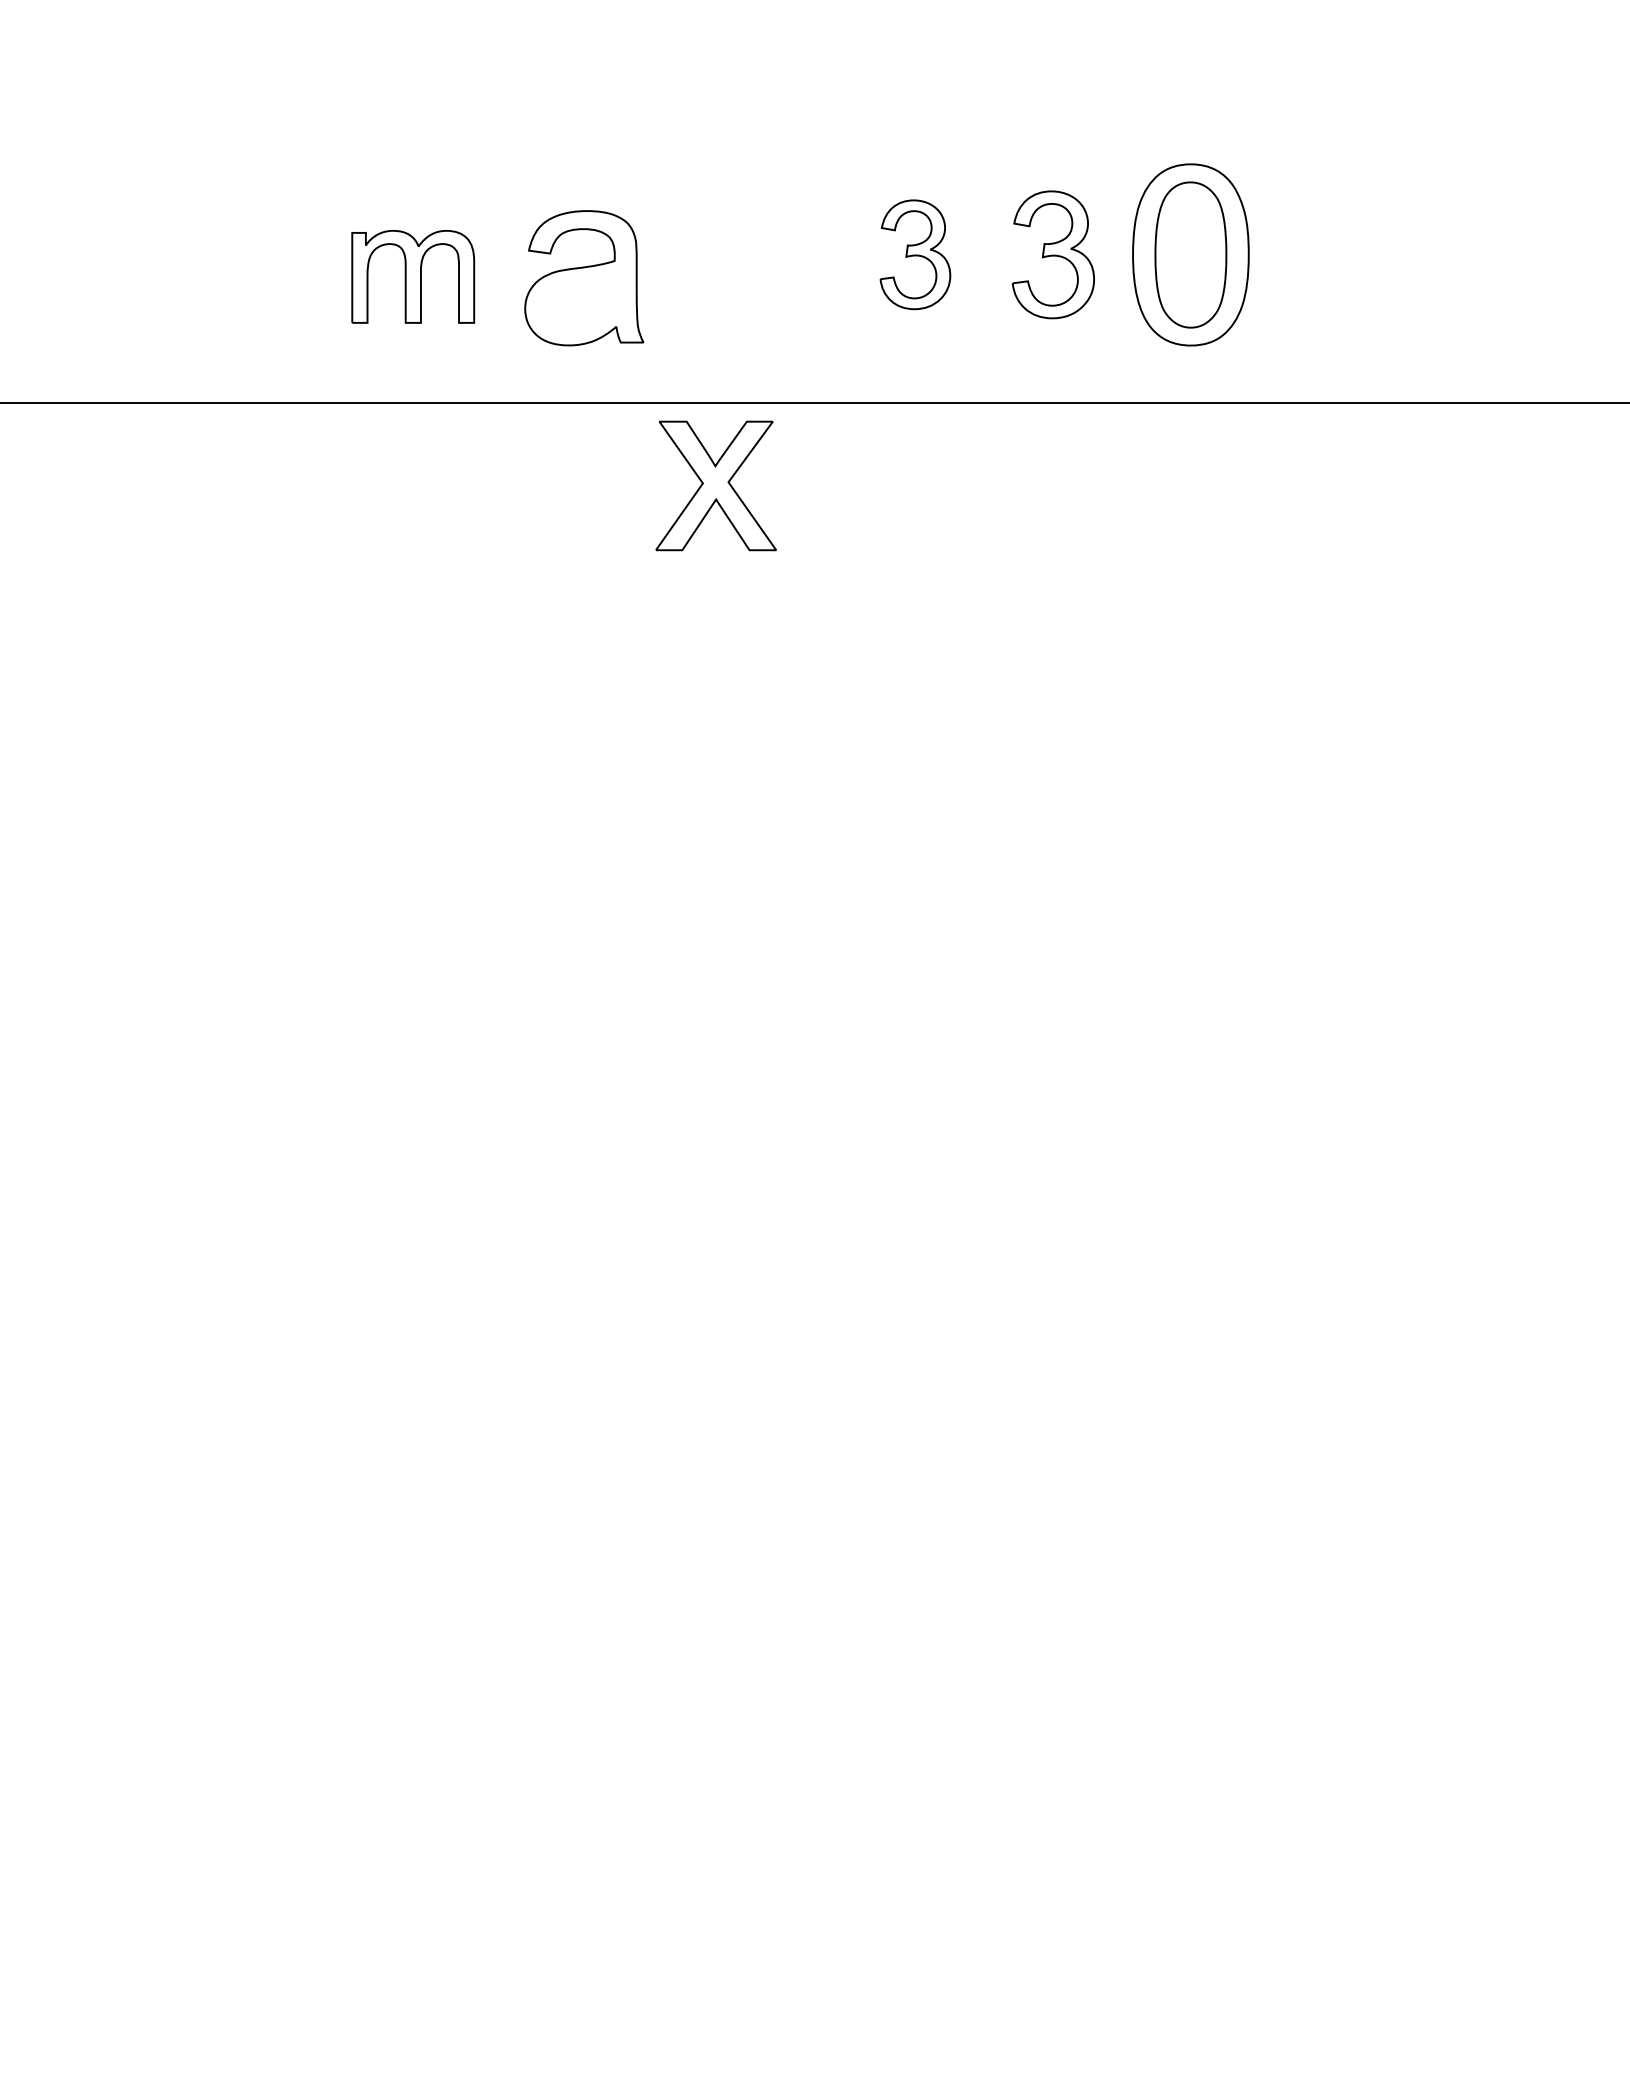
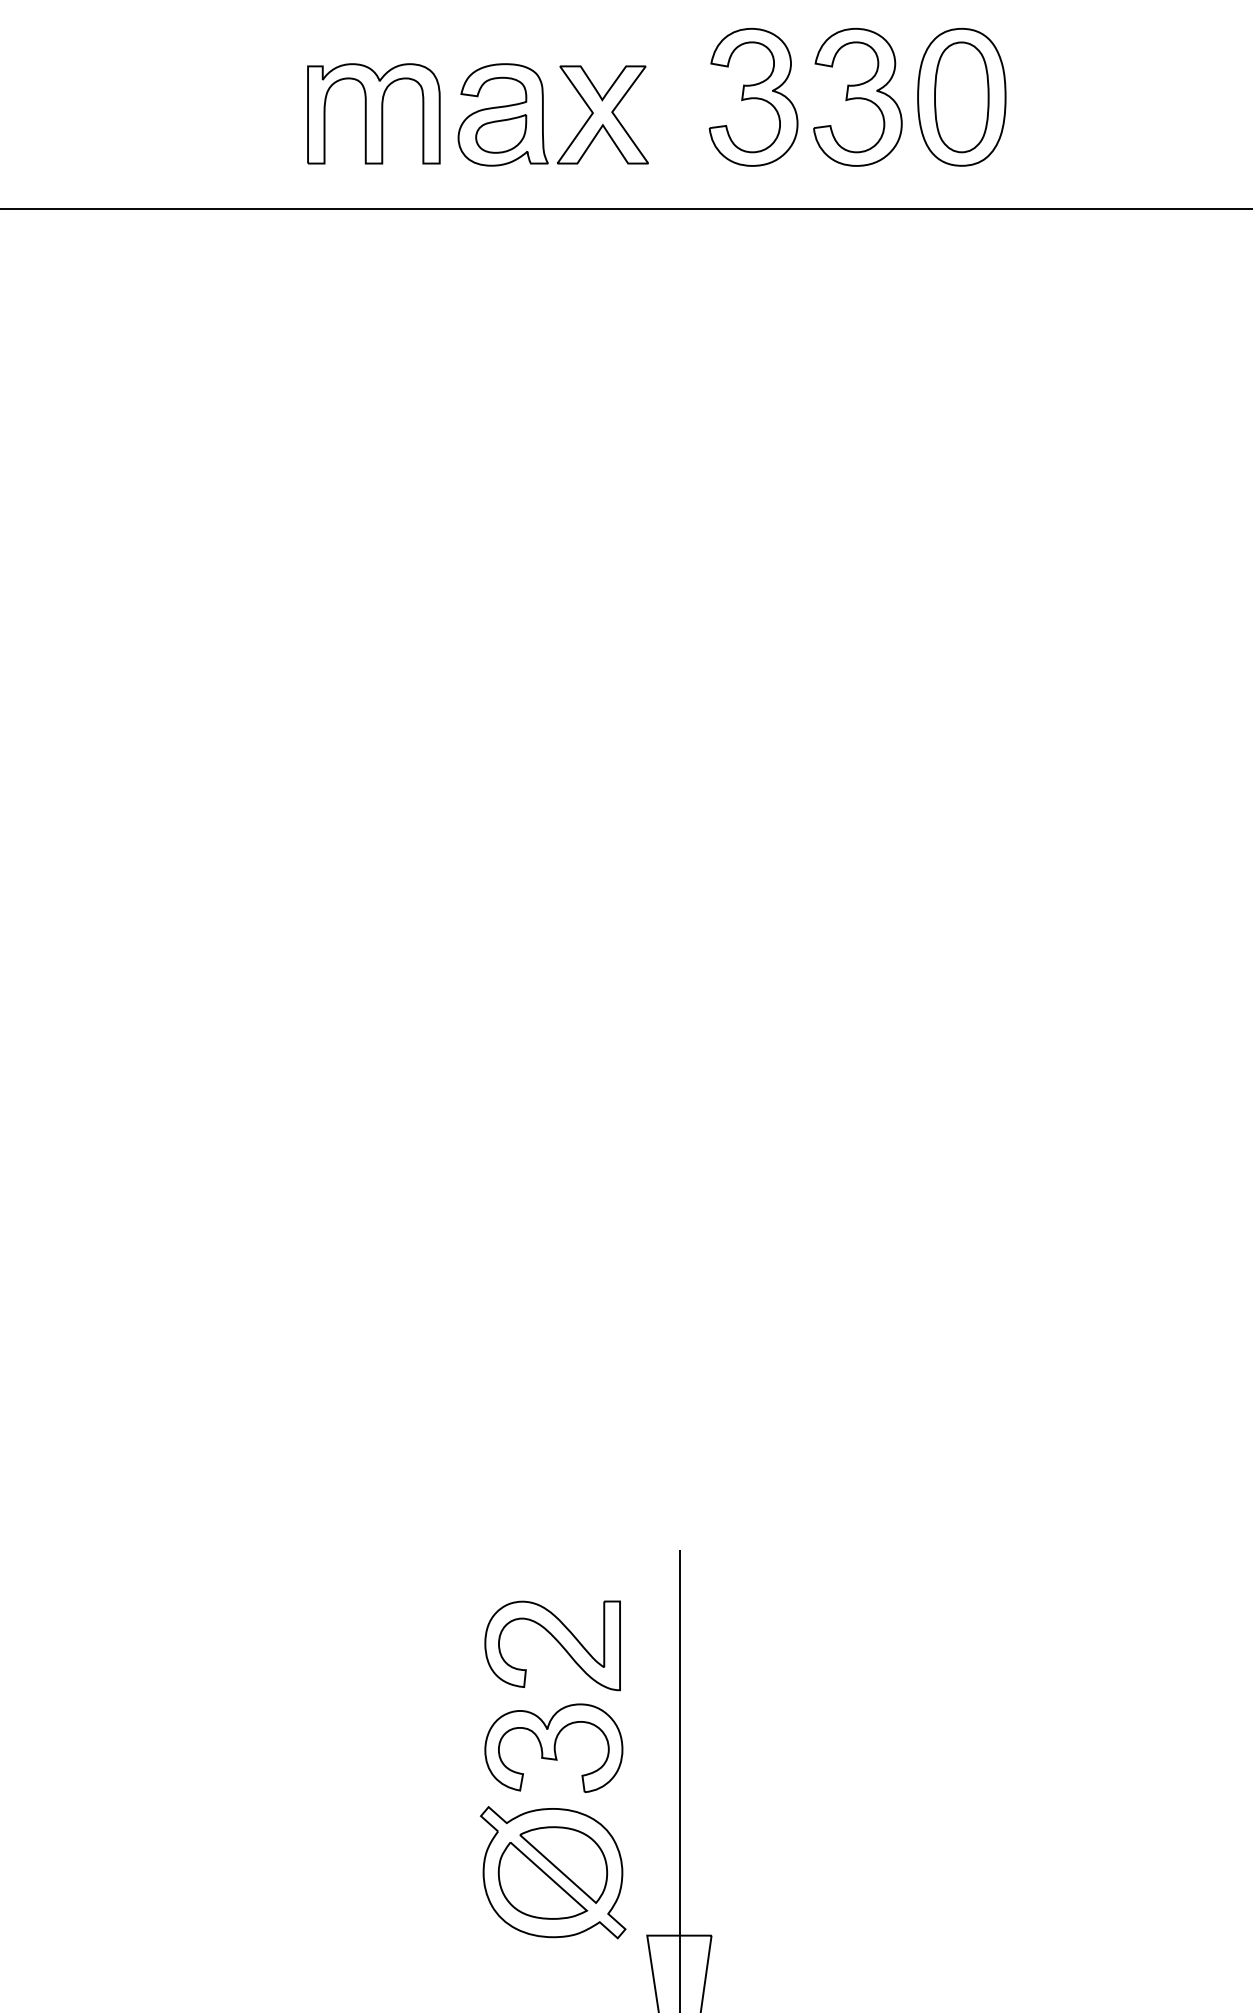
part: (915, 253) -> (753, 96), size x1.67
part: (1052, 253) -> (857, 96), size x1.43
part: (412, 276) -> (373, 113), size x1.43
part: (581, 302) -> (501, 133), added
part: (715, 485) -> (602, 114), moved

